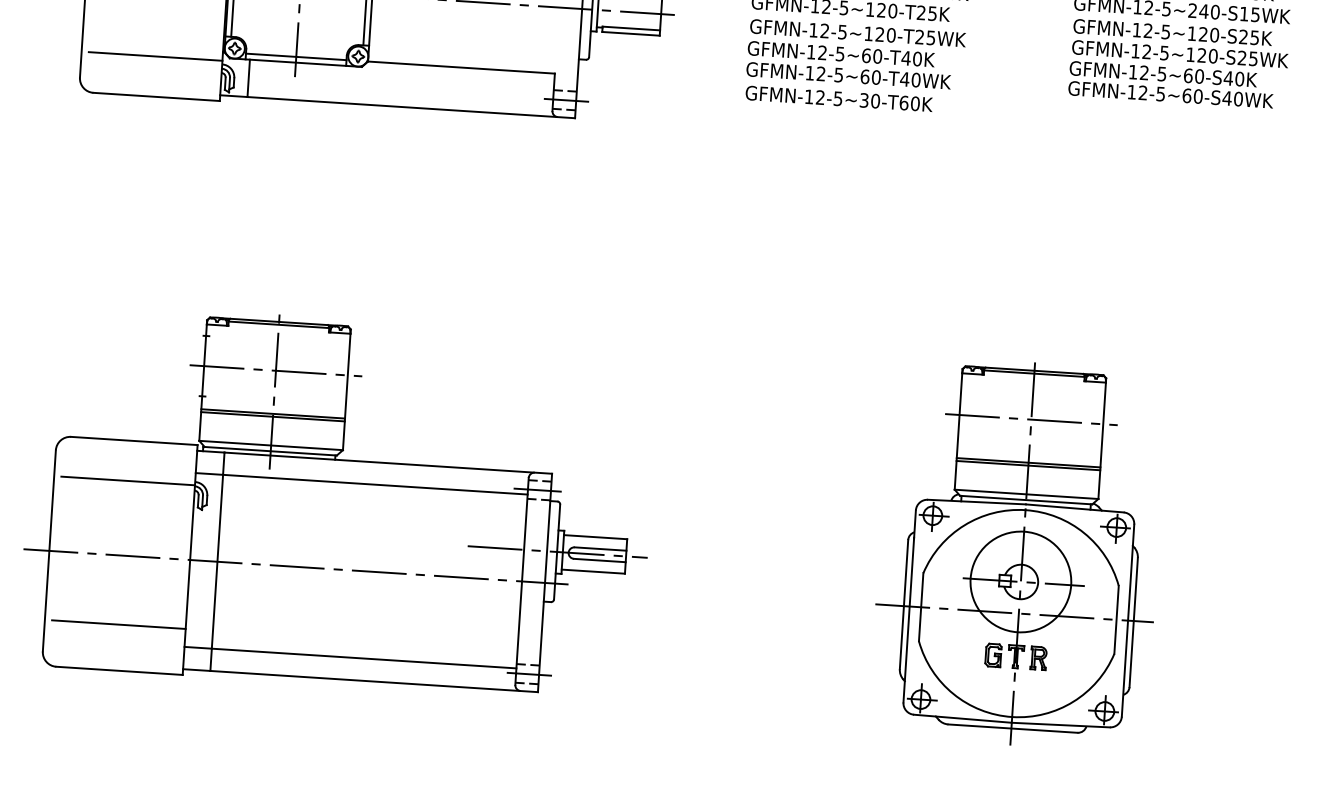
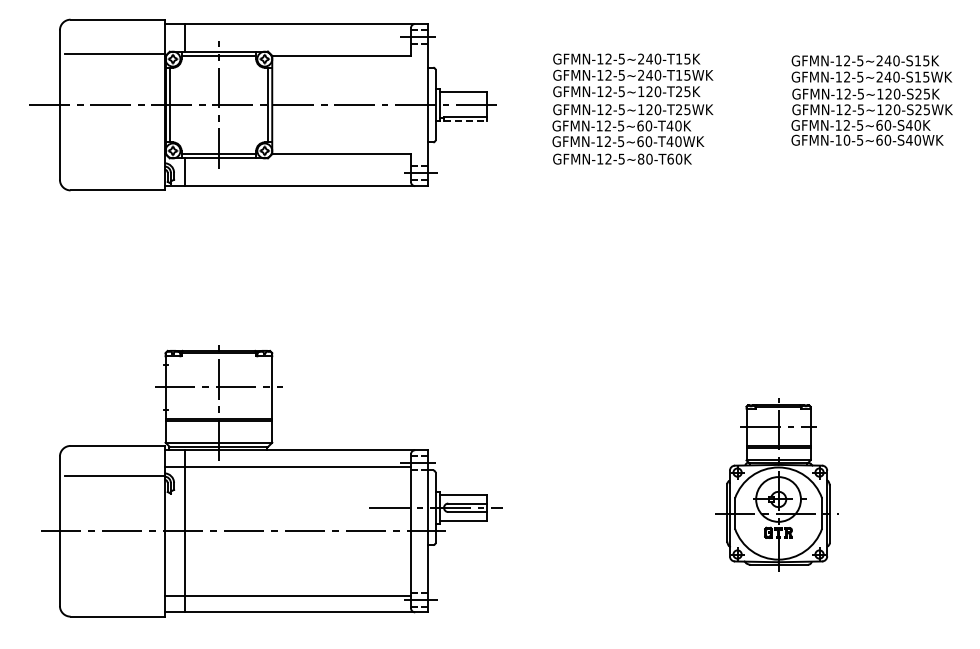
line: (631, 34) -> (465, 121), solid -> dashed
line: (155, 56) -> (114, 160), removed
text: (1142, 93) -> (846, 140), GFMN-12-5~60-S40WK -> GFMN-10-5~60-S40WK
text: (863, 99) -> (640, 158), GFMN-12-5~30-T60K -> GFMN-12-5~80-T60K
part: (1018, 552) -> (776, 486), size x0.6
line: (118, 624) -> (114, 582), removed

